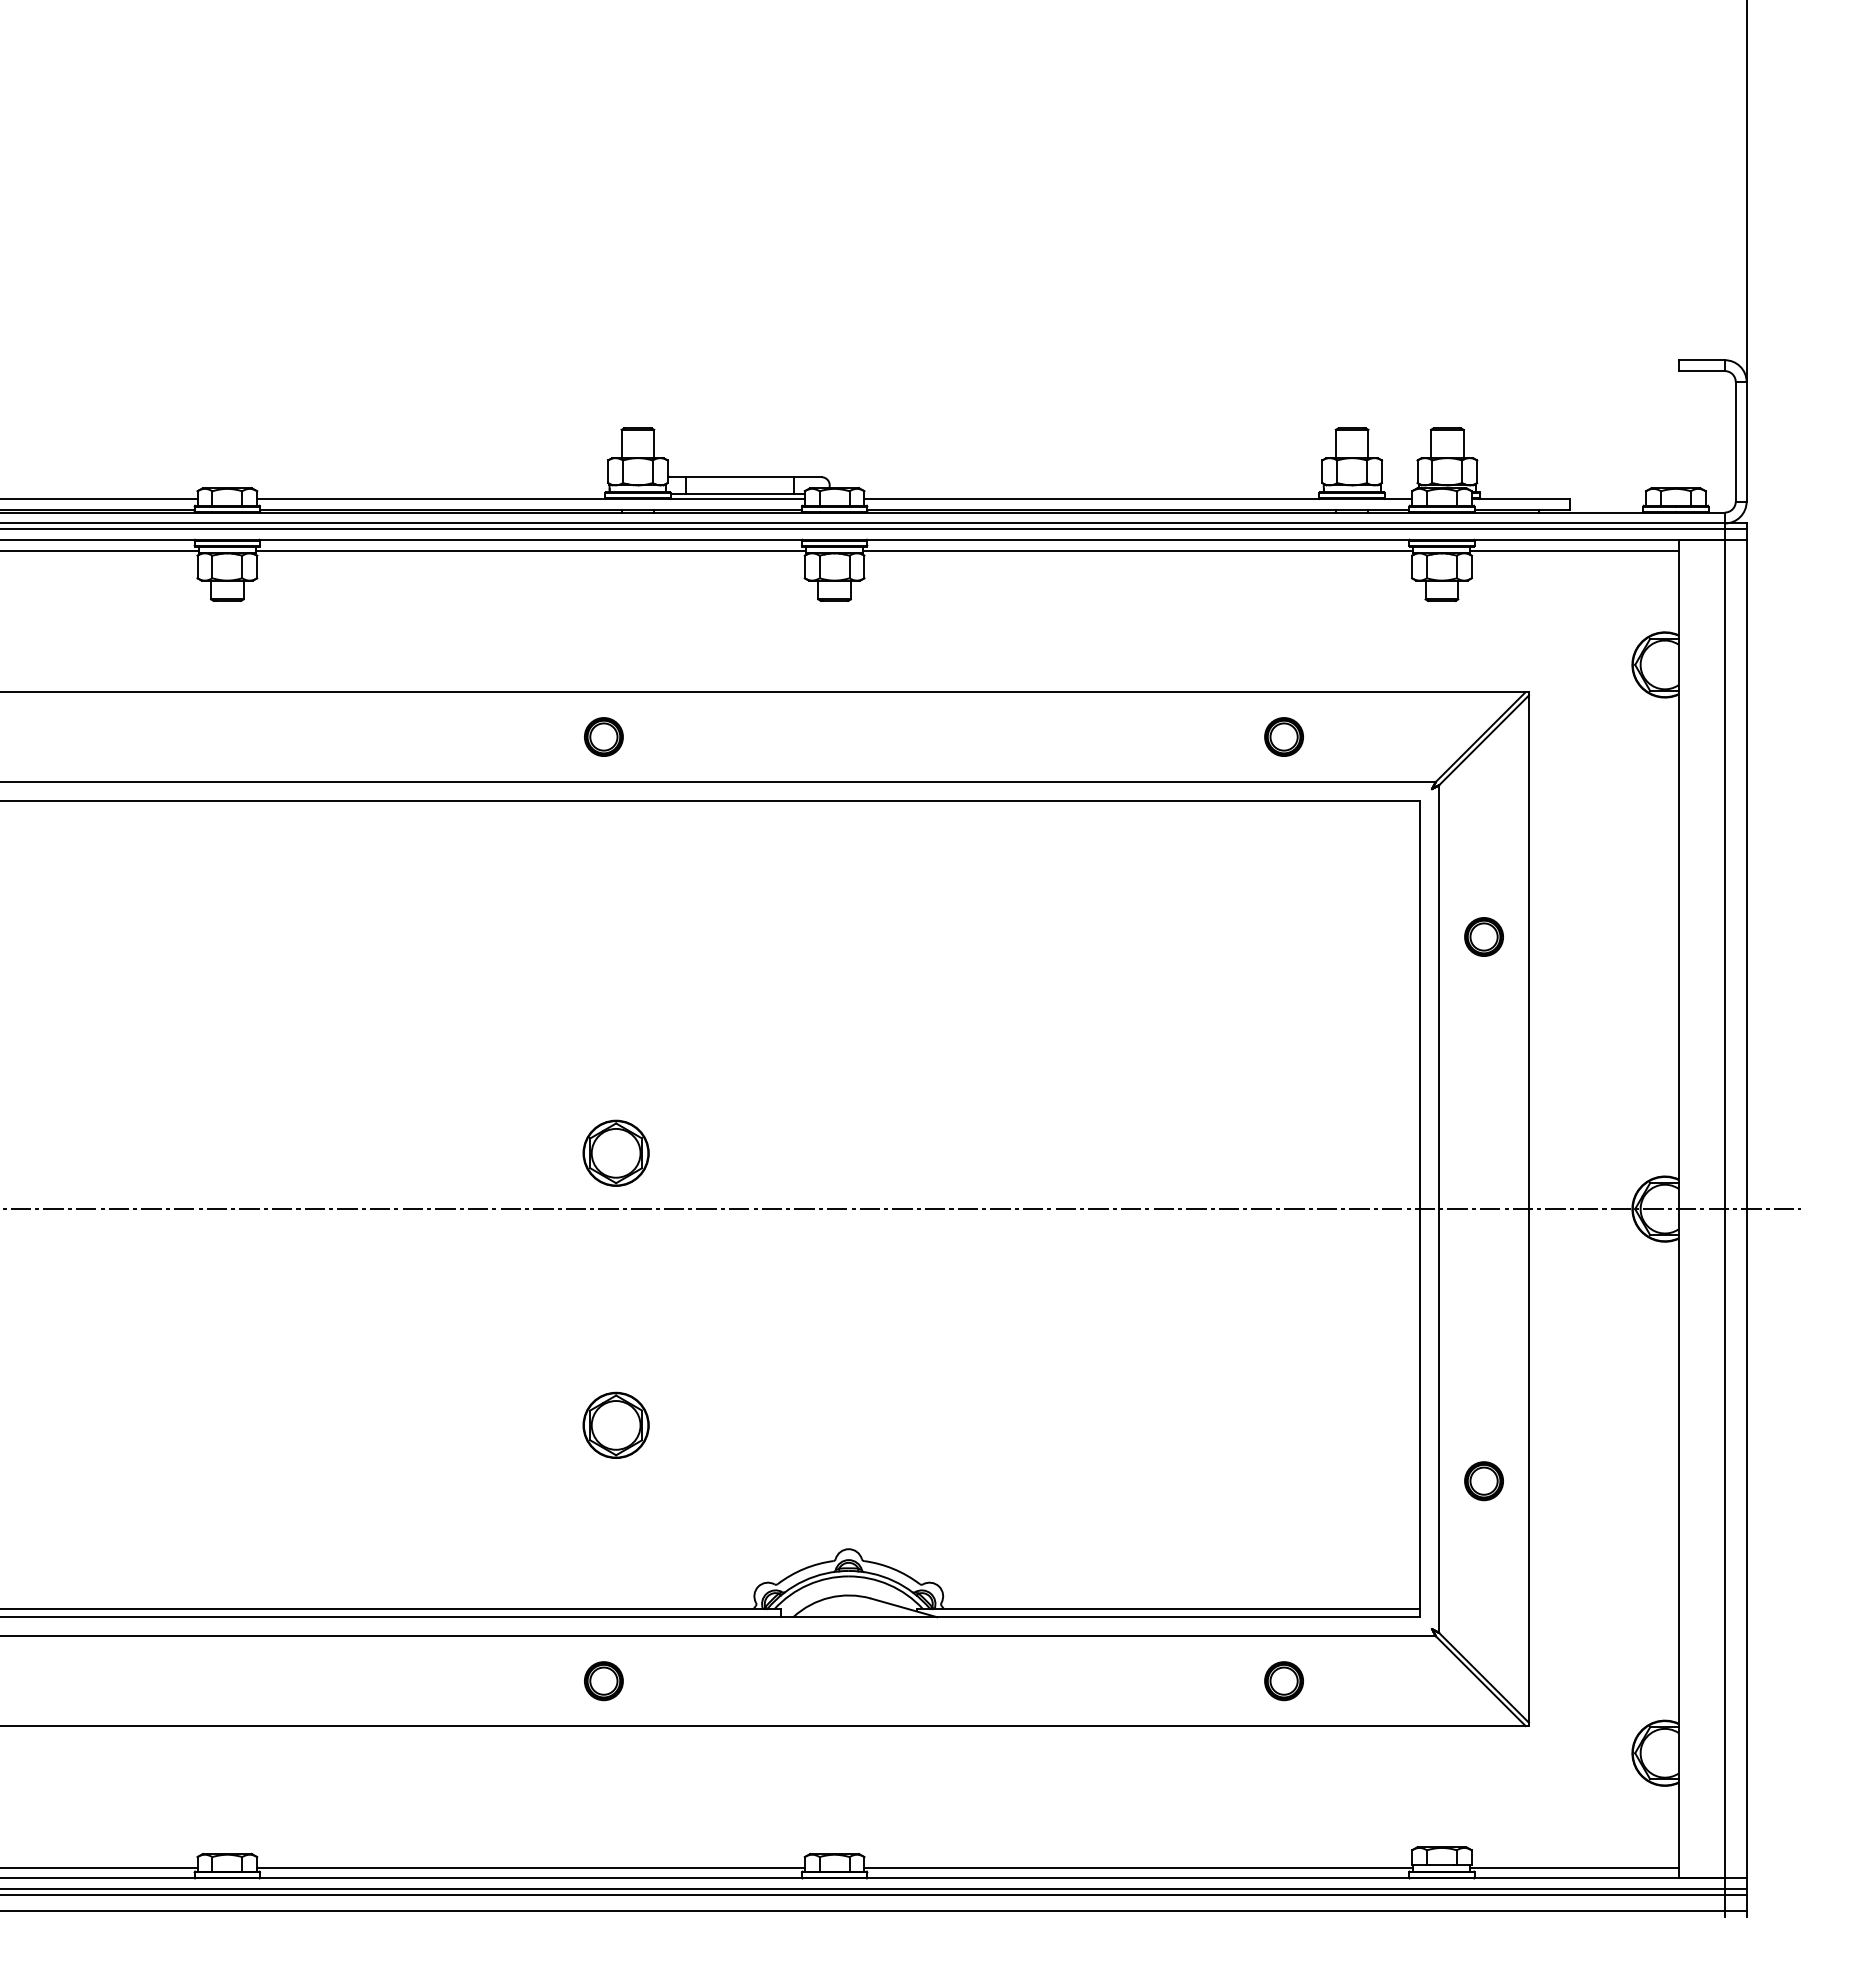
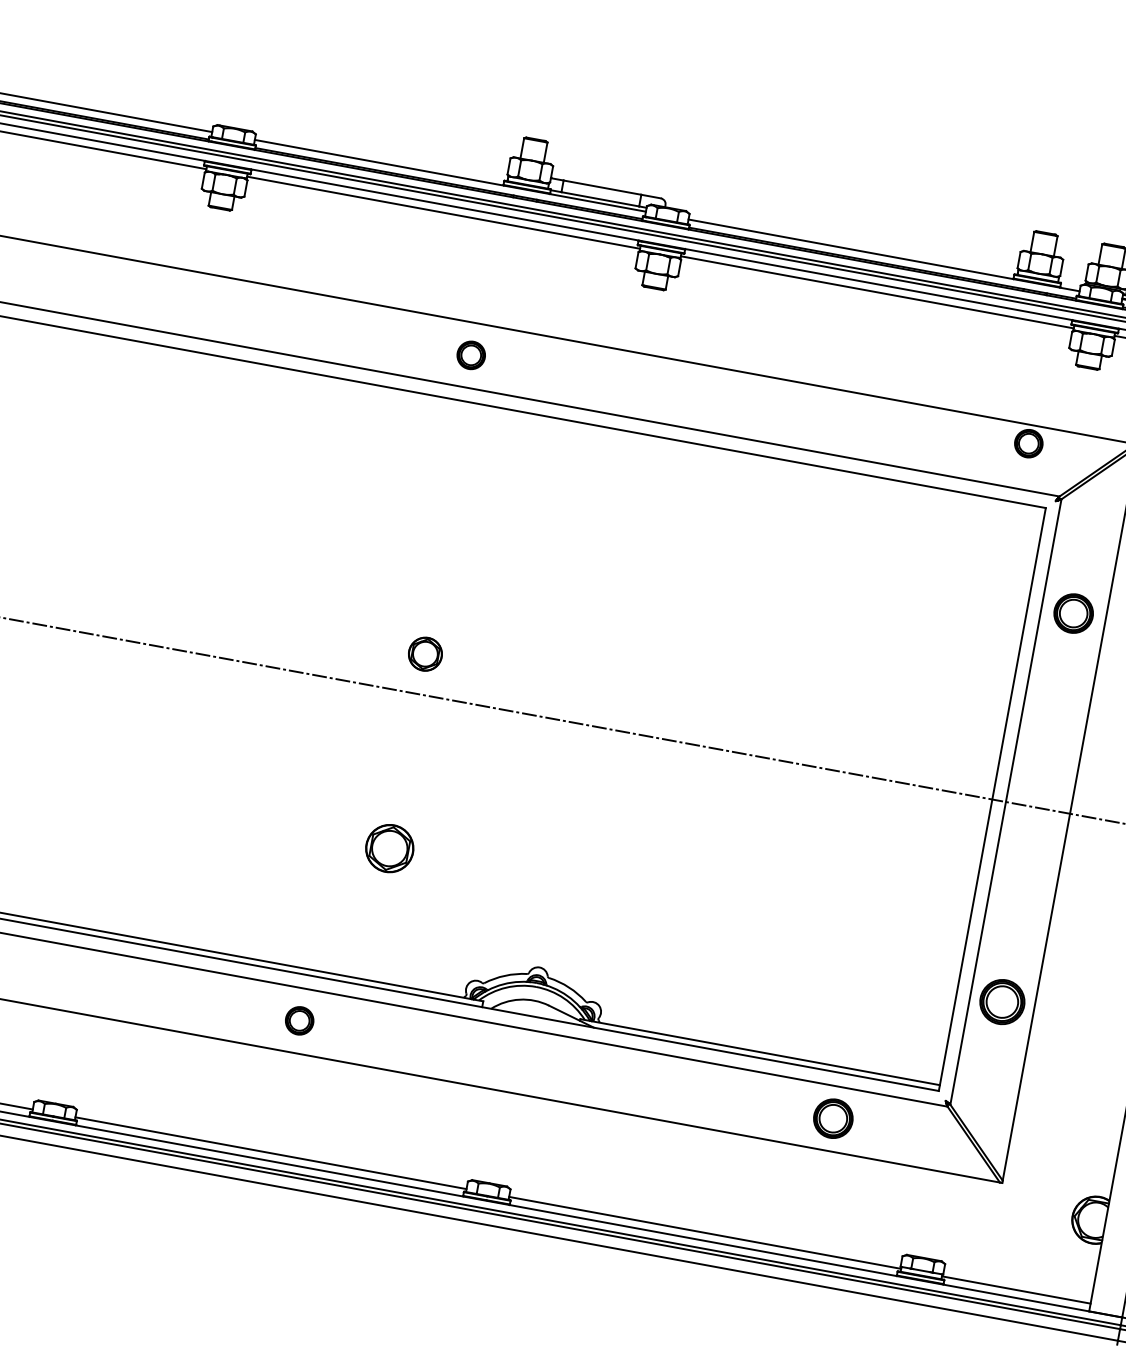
part: (1283, 736) -> (1028, 443), moved
part: (1483, 936) -> (1073, 613), size x1.4
part: (615, 1152) -> (425, 653), size x0.7
part: (1483, 1481) -> (1001, 1002), size x1.6
part: (603, 1681) -> (299, 1021), moved
part: (1283, 1681) -> (832, 1118), size x1.4

